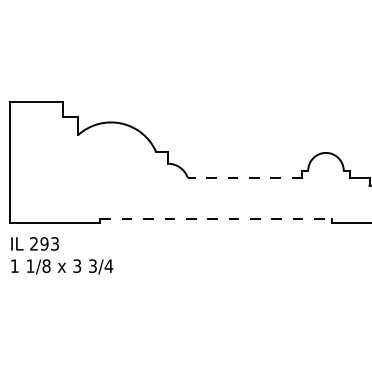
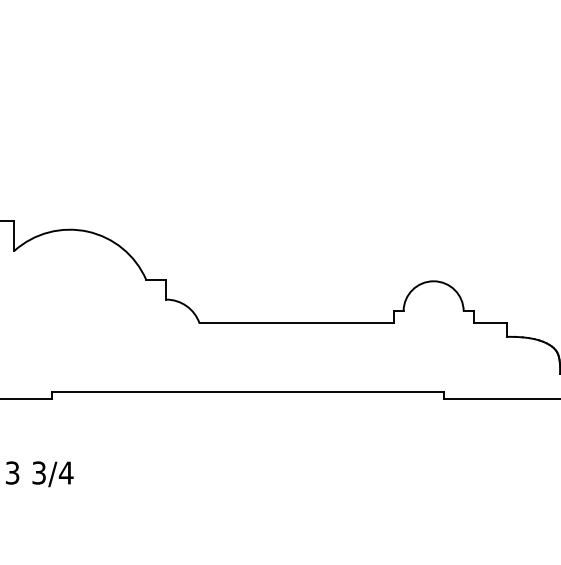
line: (244, 177) -> (295, 322), dashed -> solid
line: (216, 218) -> (248, 392), dashed -> solid

